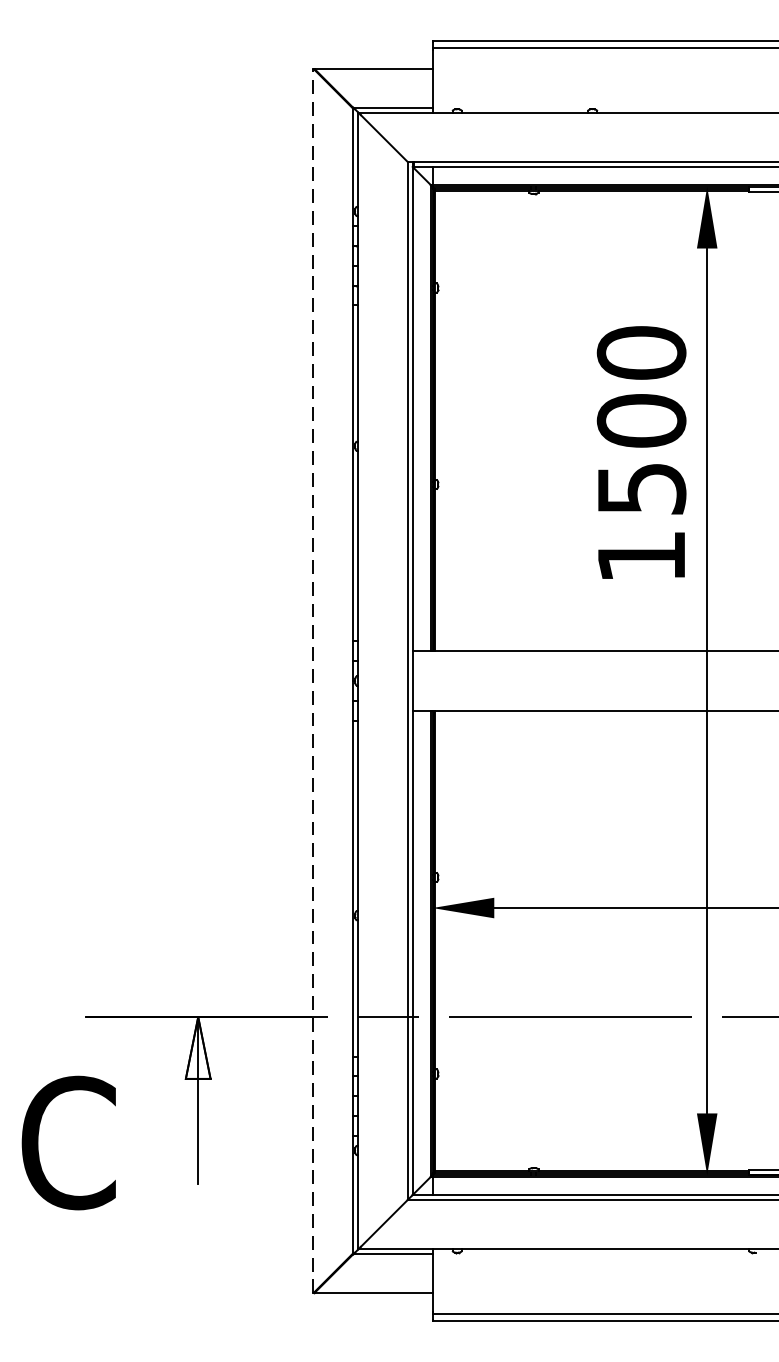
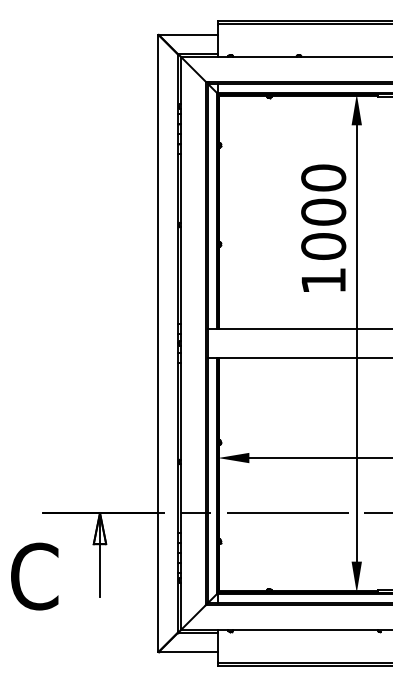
text: (641, 488) -> (323, 246), 1500 -> 1000
line: (312, 681) -> (157, 343), dashed -> solid

